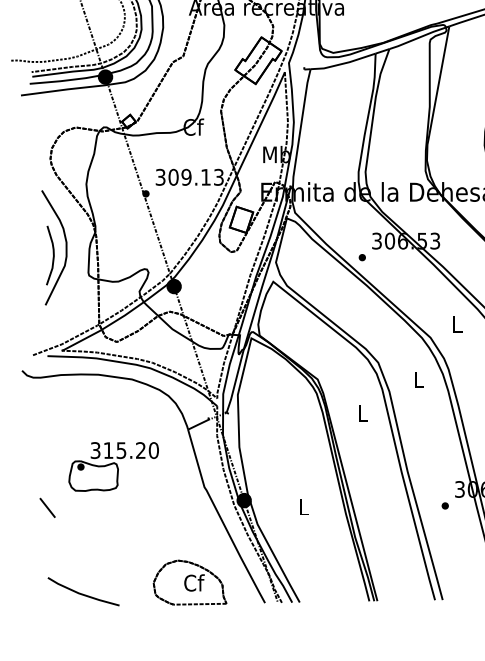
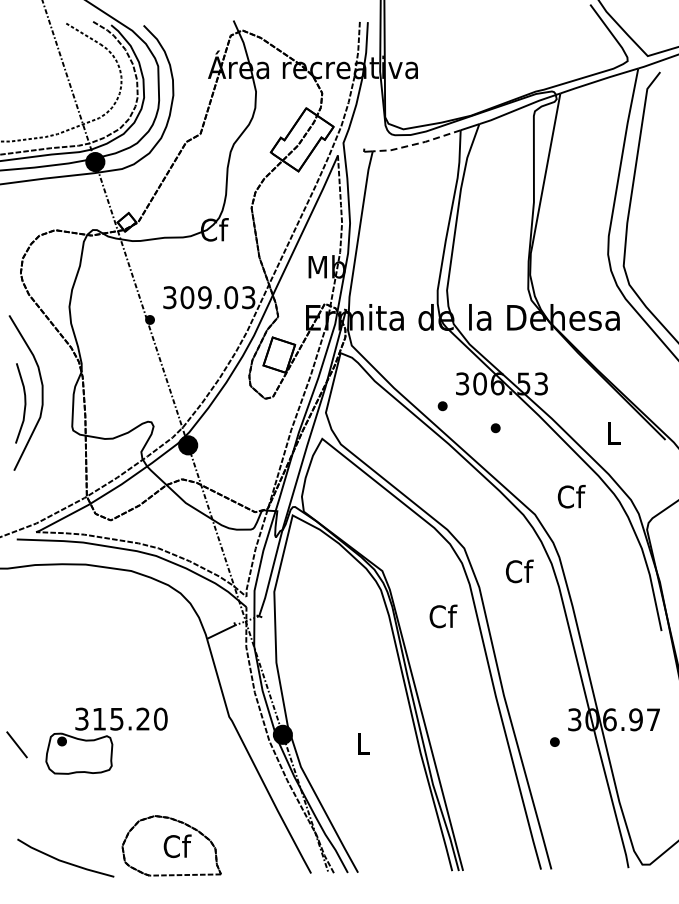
line: (342, 63) -> (416, 143), solid -> dashed
text: (206, 177) -> (231, 297), 309.13 -> 309.03
part: (401, 274) -> (495, 428), added
text: (457, 324) -> (571, 496), L -> Cf
text: (419, 379) -> (519, 571), L -> Cf
text: (362, 413) -> (443, 616), L -> Cf
part: (113, 466) -> (106, 740), moved
part: (189, 582) -> (171, 845), moved

